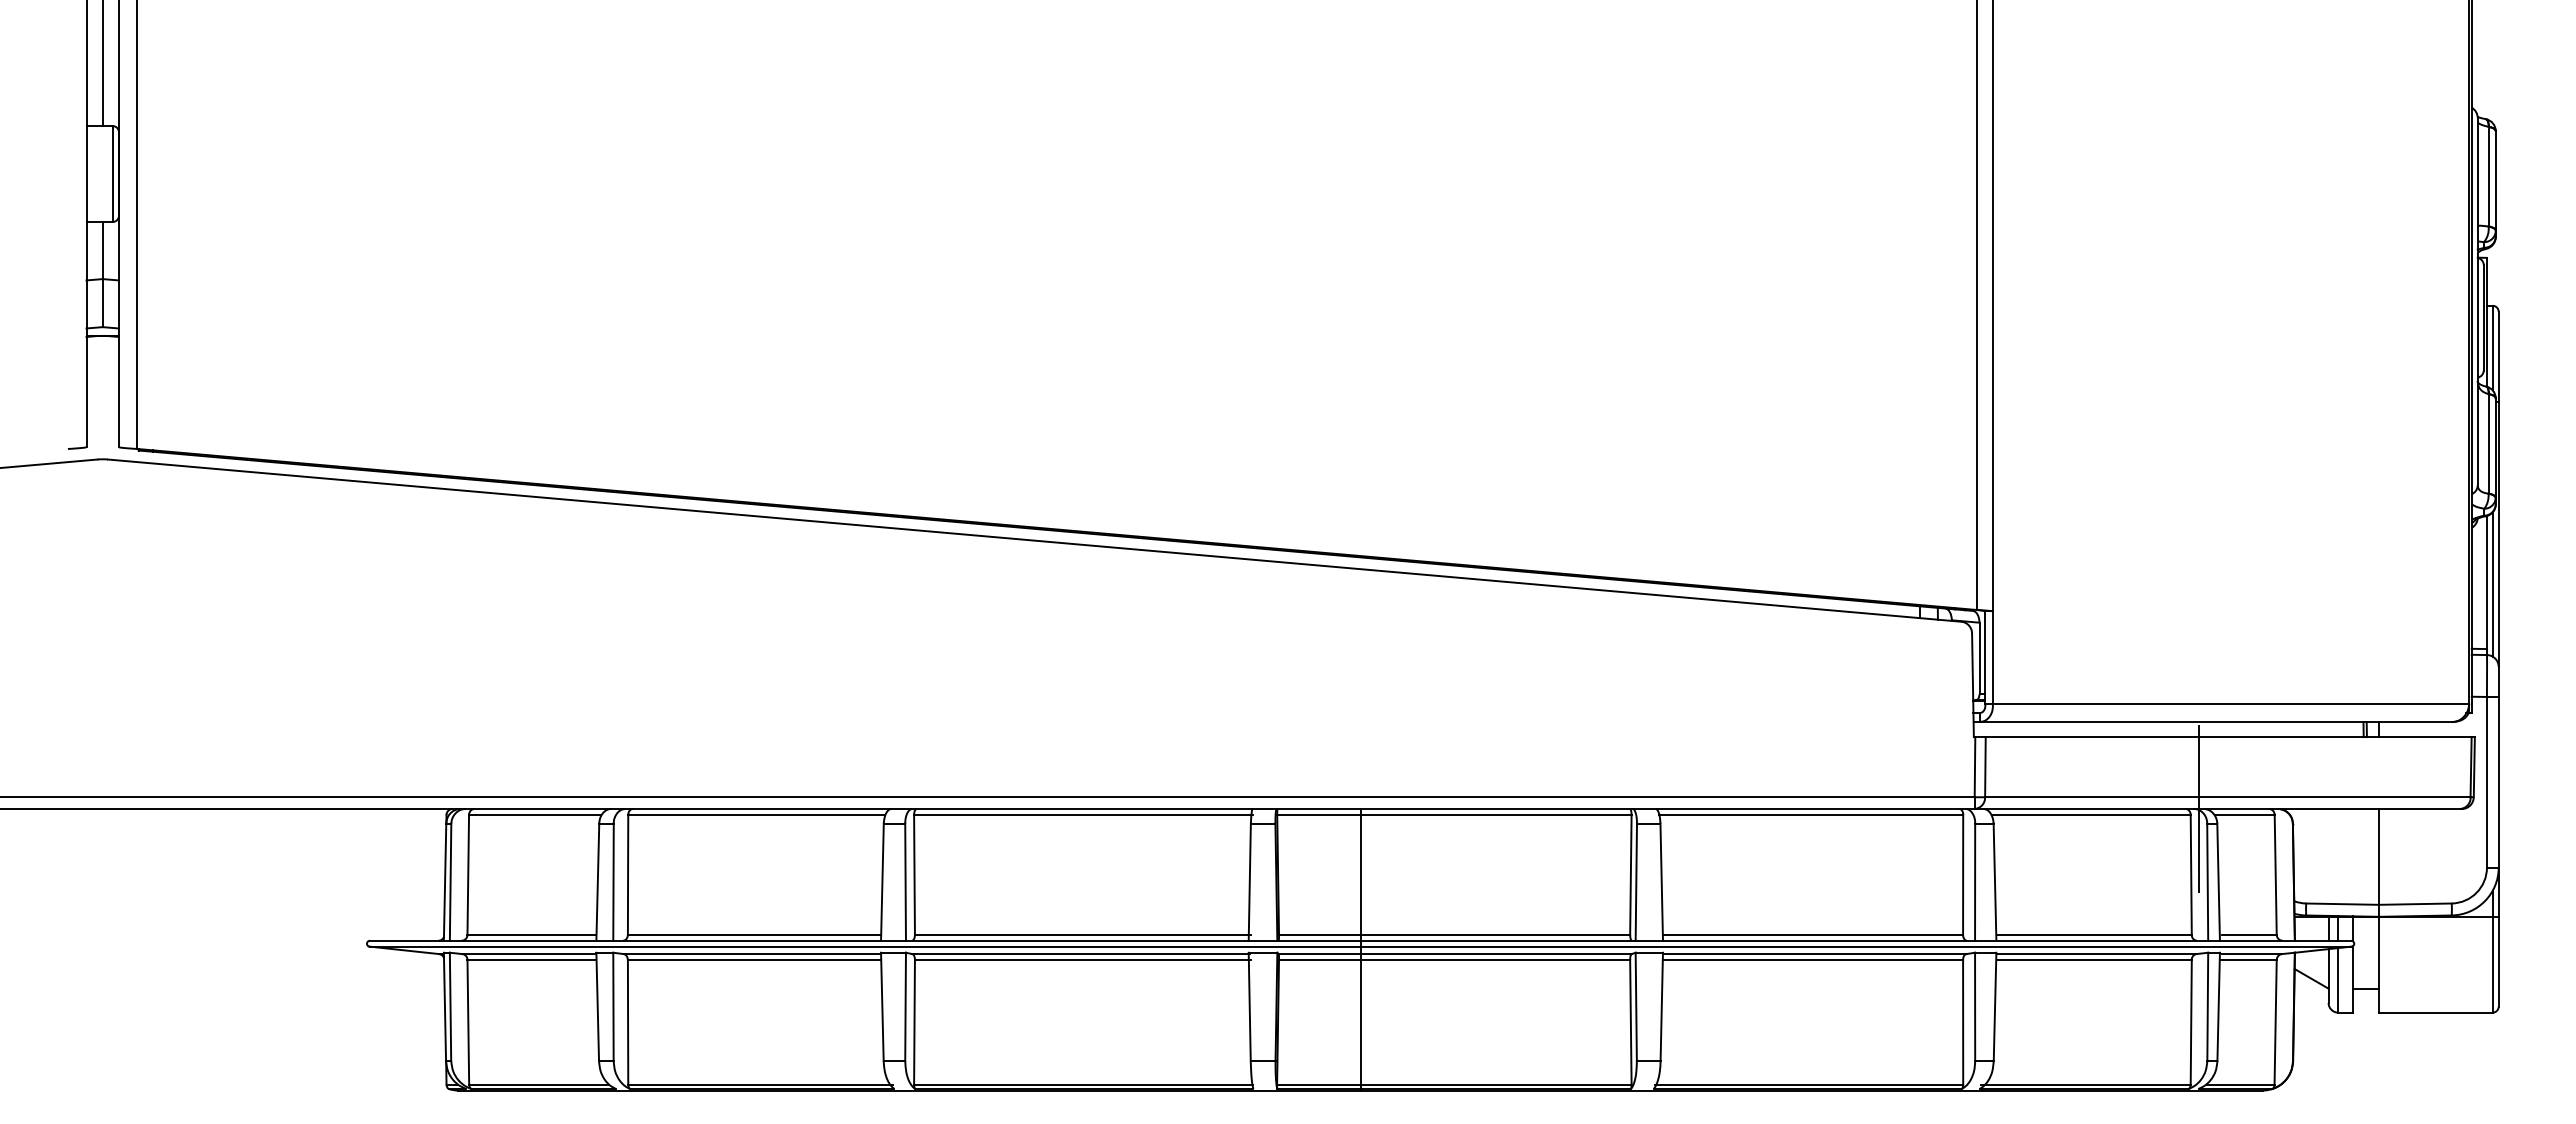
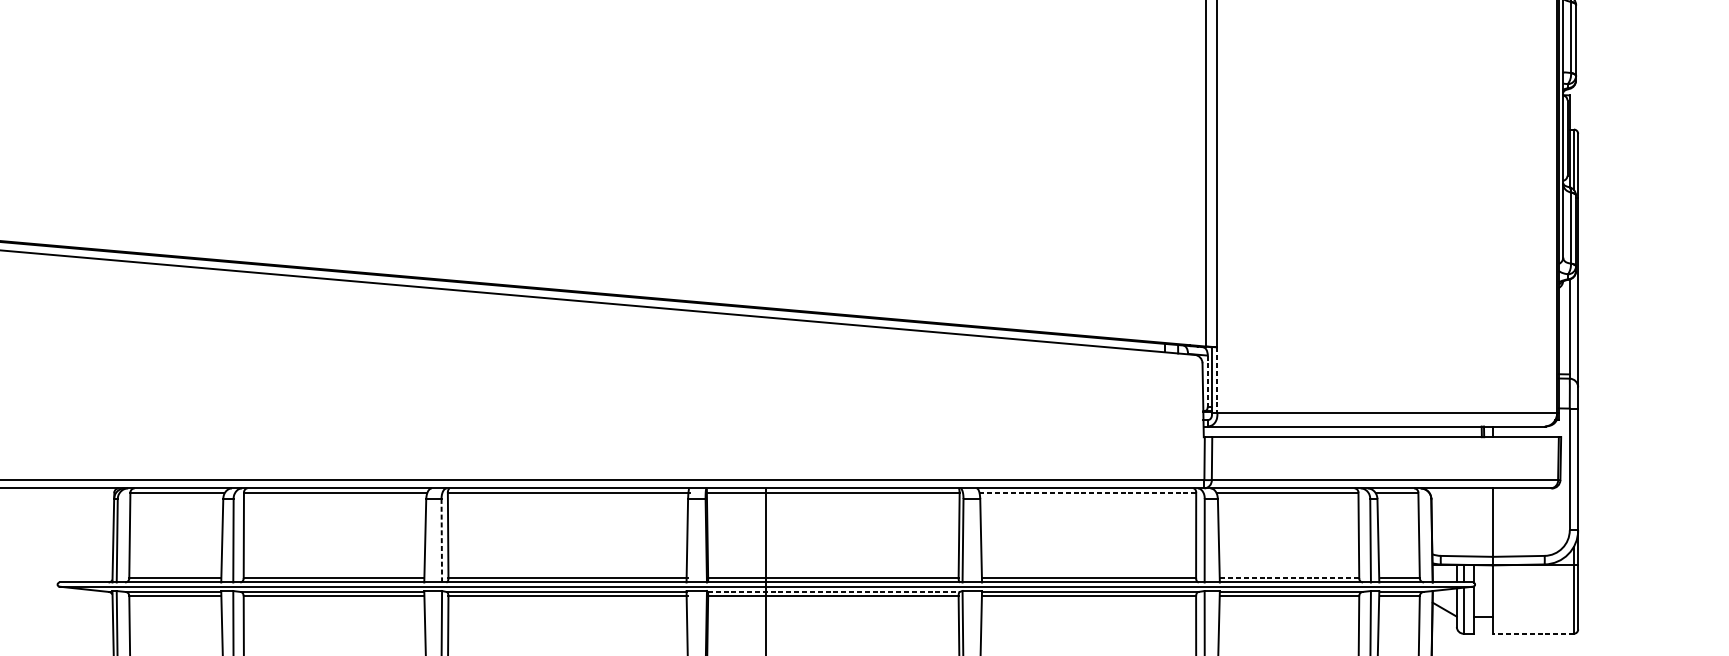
line: (2492, 584) -> (1573, 328), removed
line: (1993, 657) -> (1217, 380), solid -> dashed
line: (1979, 658) -> (1207, 381), solid -> dashed
line: (2199, 808) -> (1364, 488), removed
line: (1811, 814) -> (1087, 492), solid -> dashed
line: (905, 882) -> (441, 540), solid -> dashed
line: (2094, 934) -> (1289, 578), solid -> dashed
line: (1455, 954) -> (834, 592), solid -> dashed
line: (2435, 1012) -> (1533, 633), solid -> dashed

